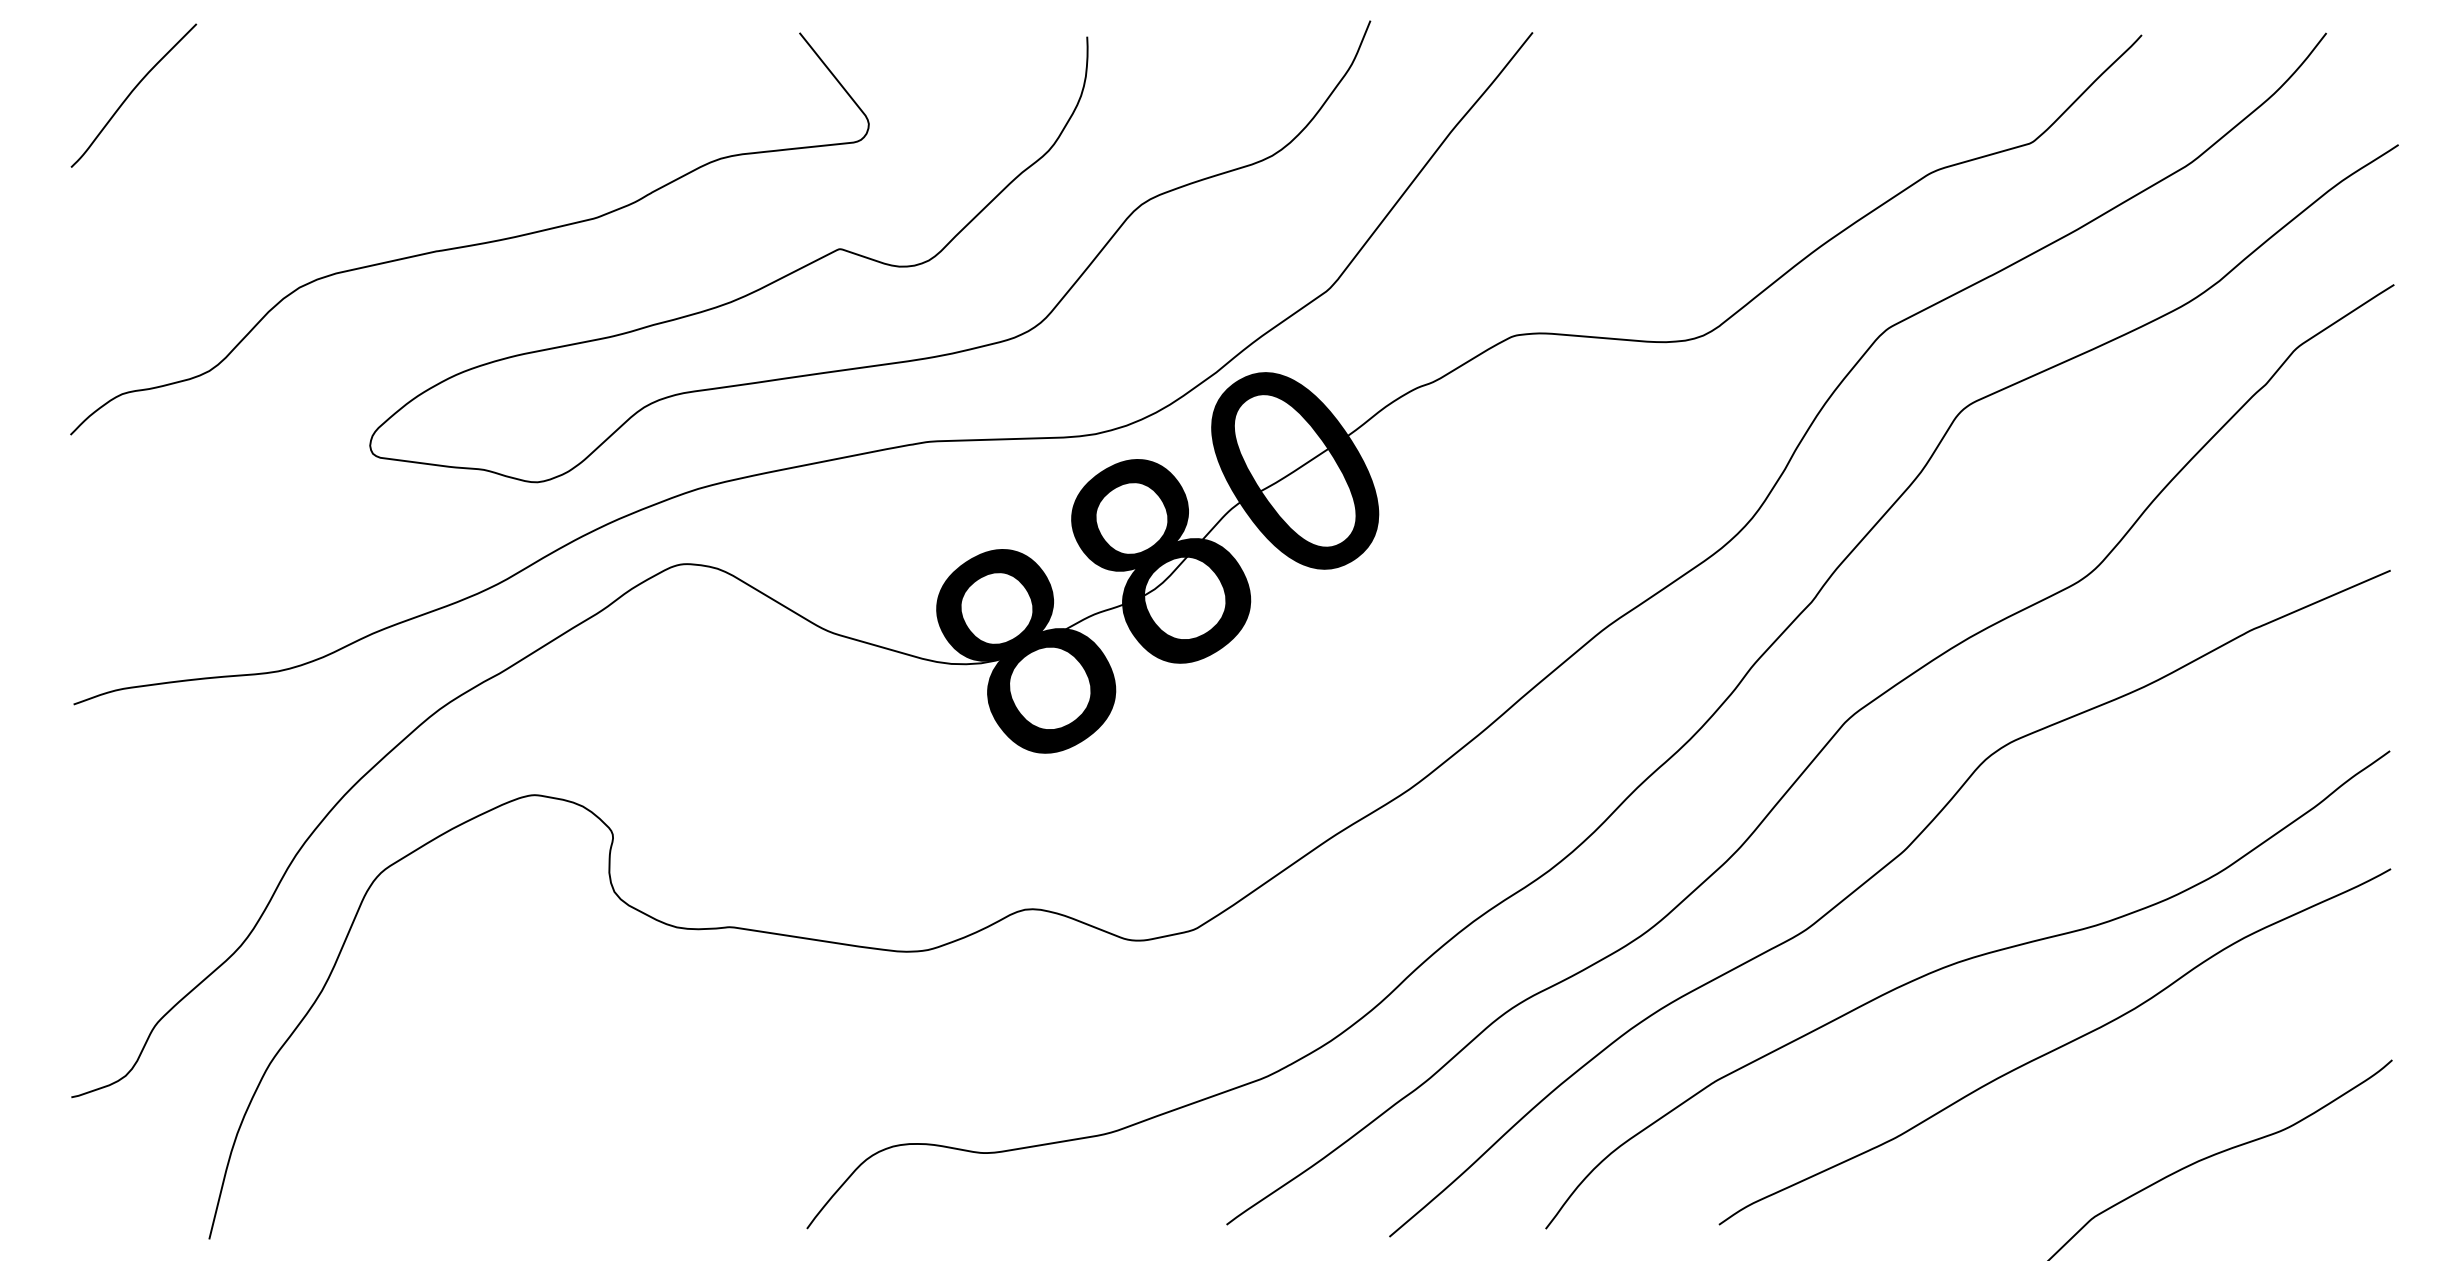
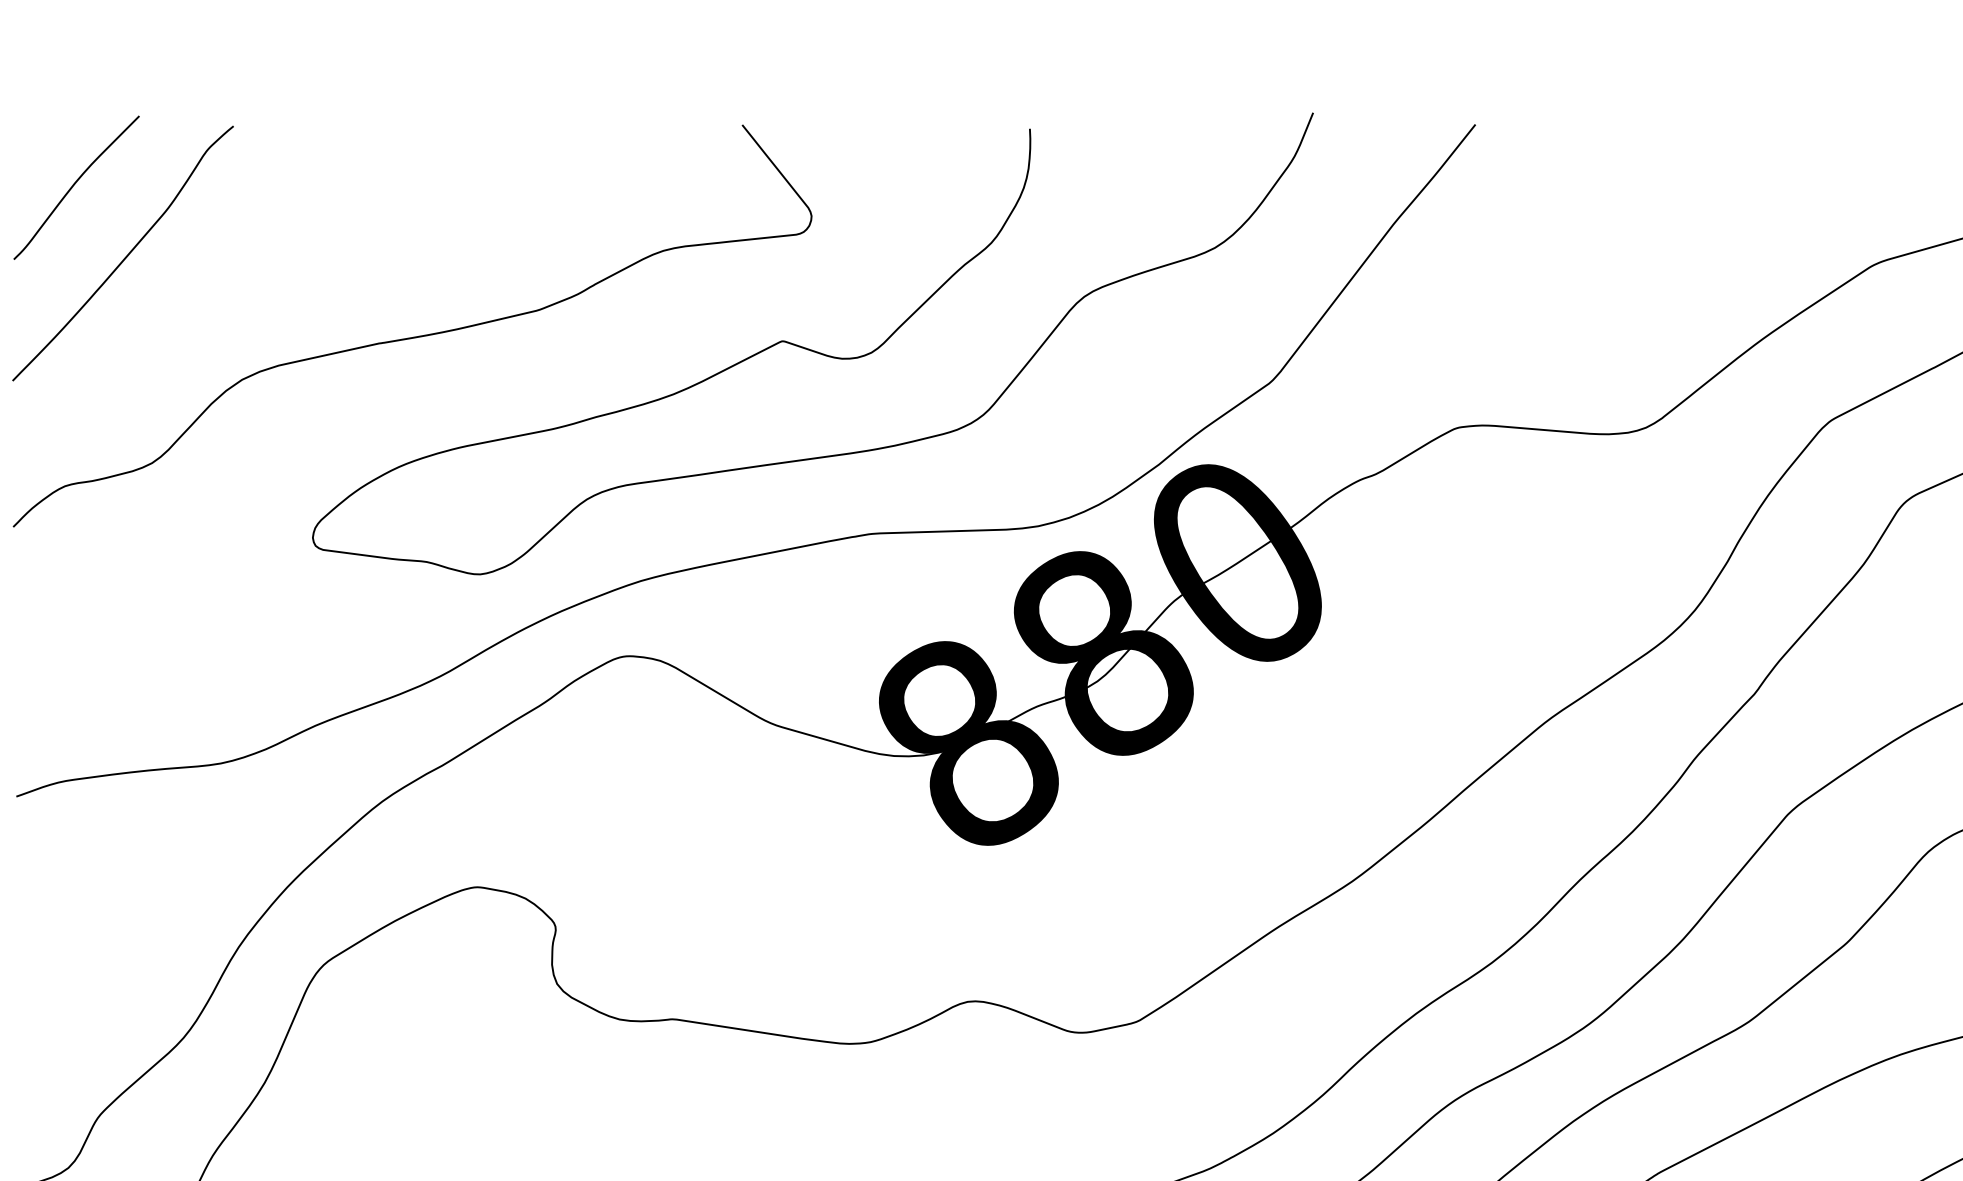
curve: (183, 163) -> (126, 255), added

